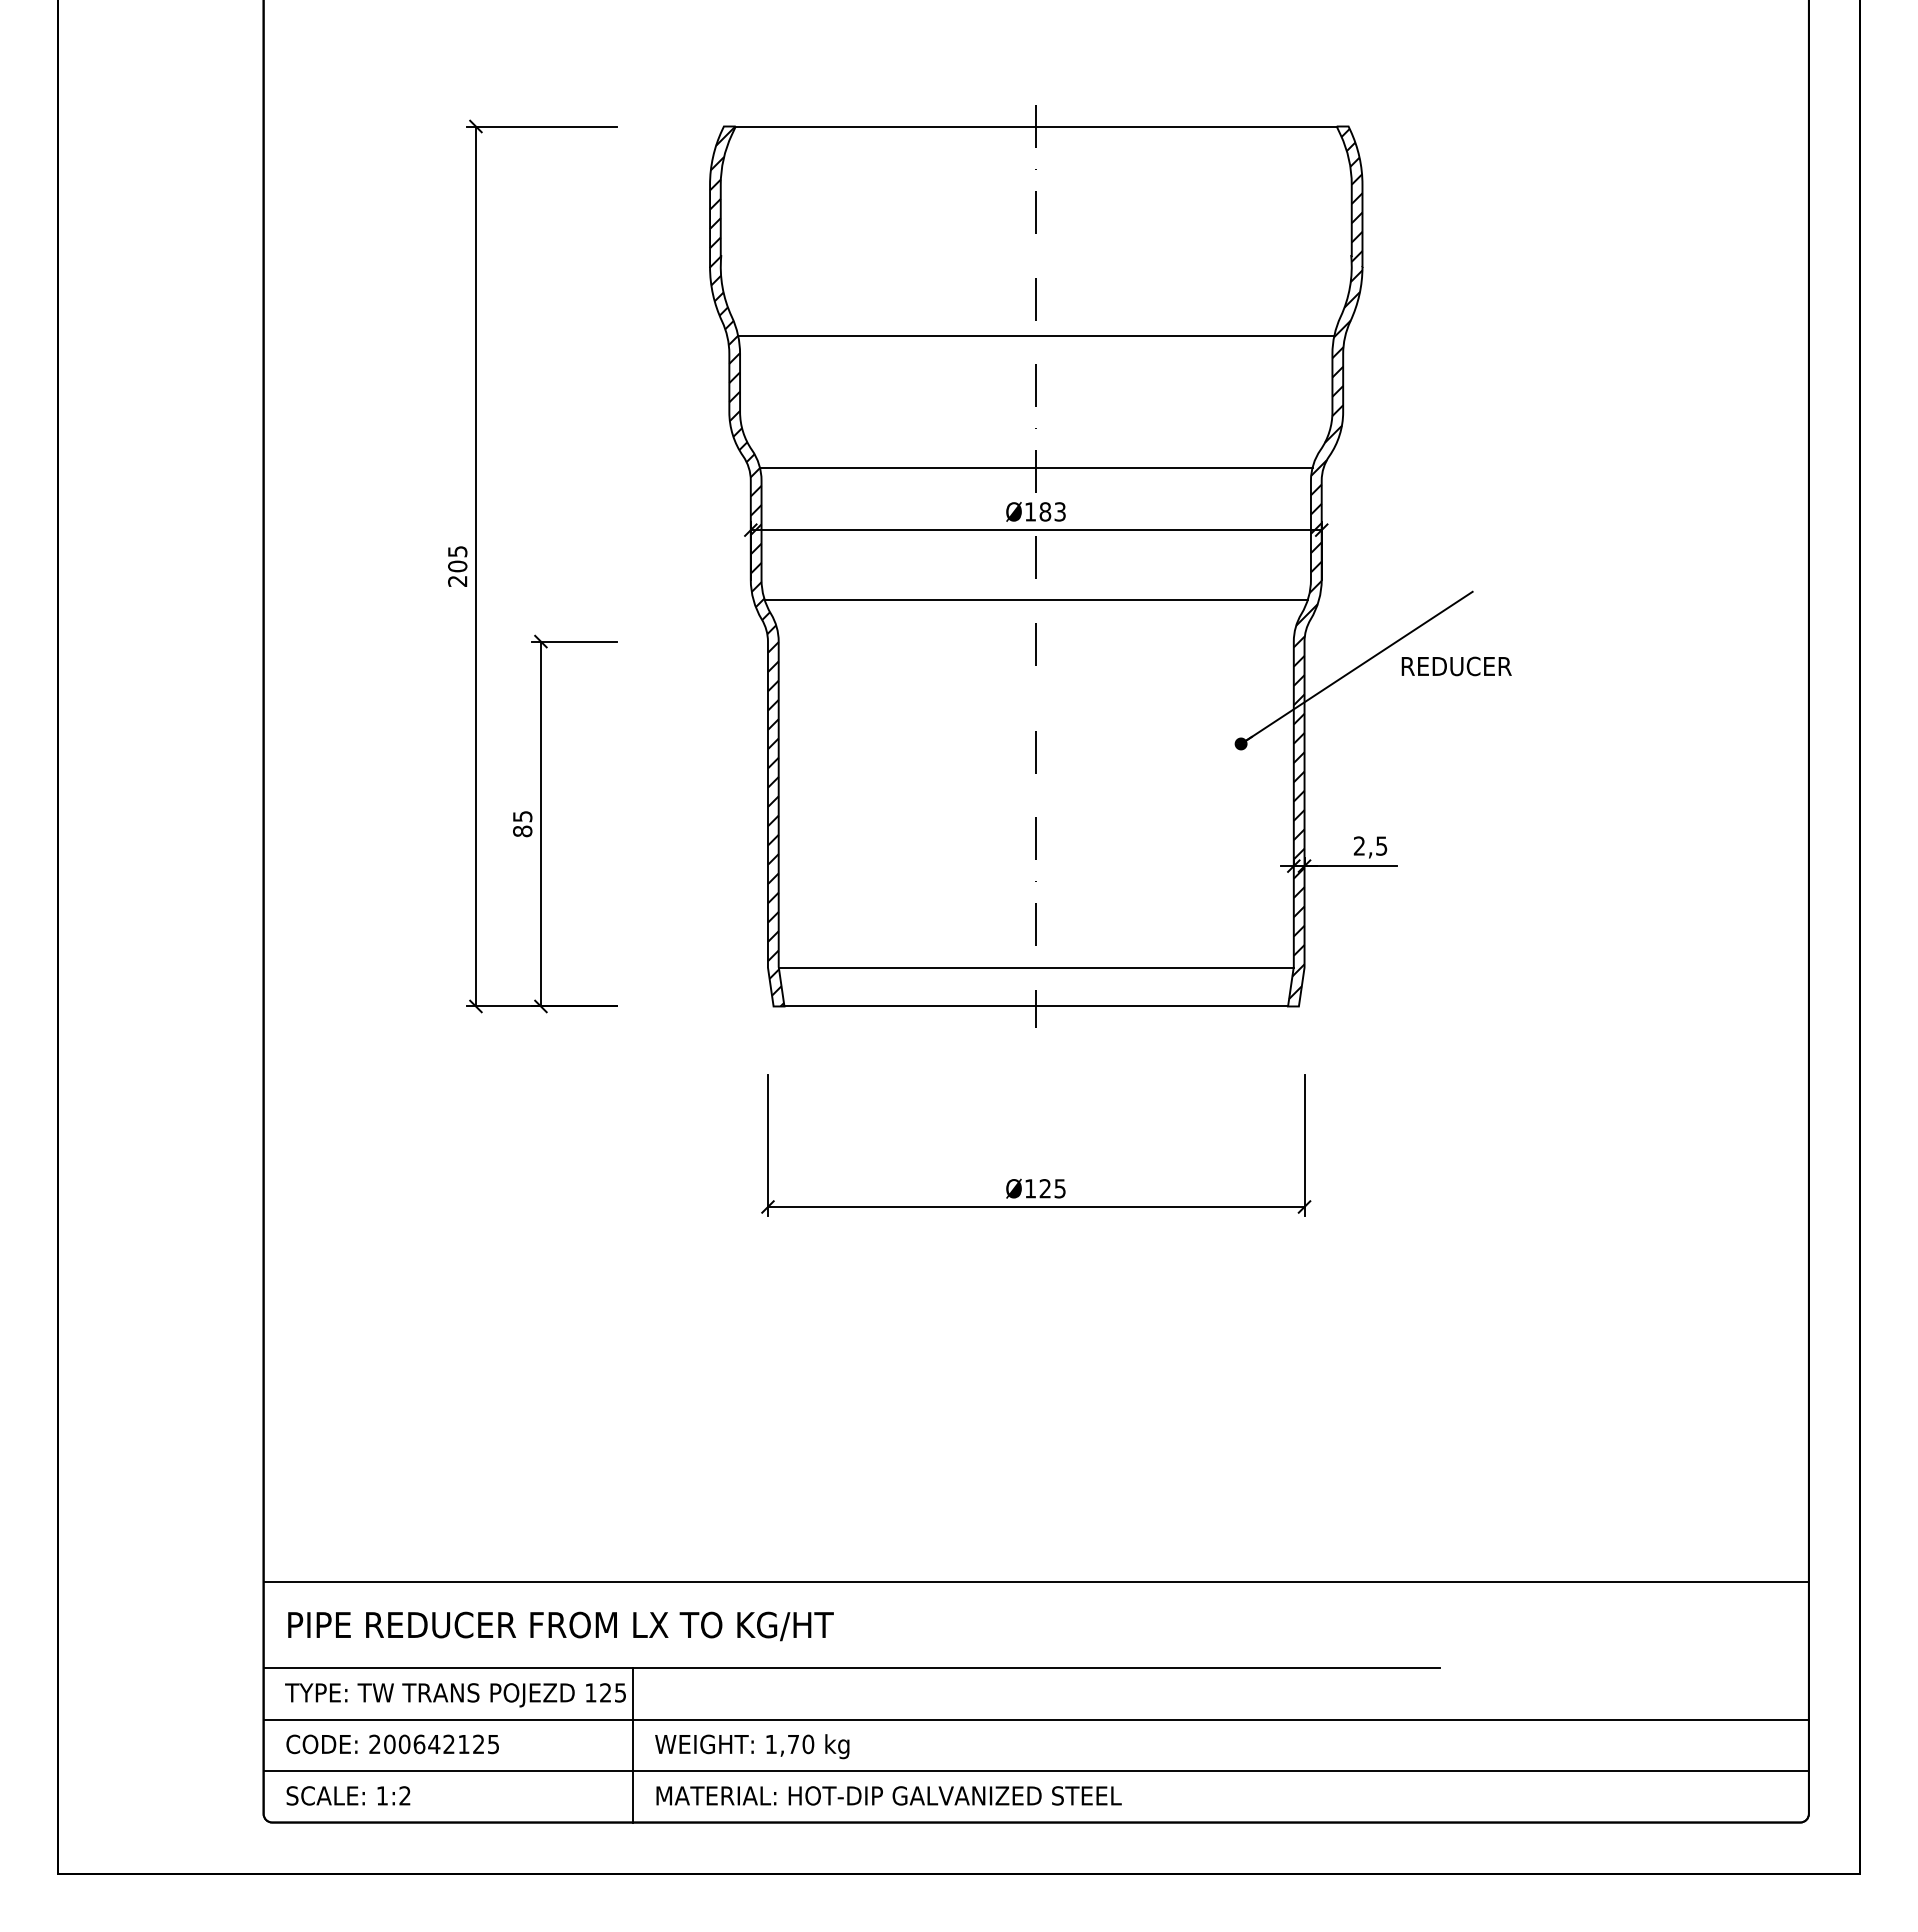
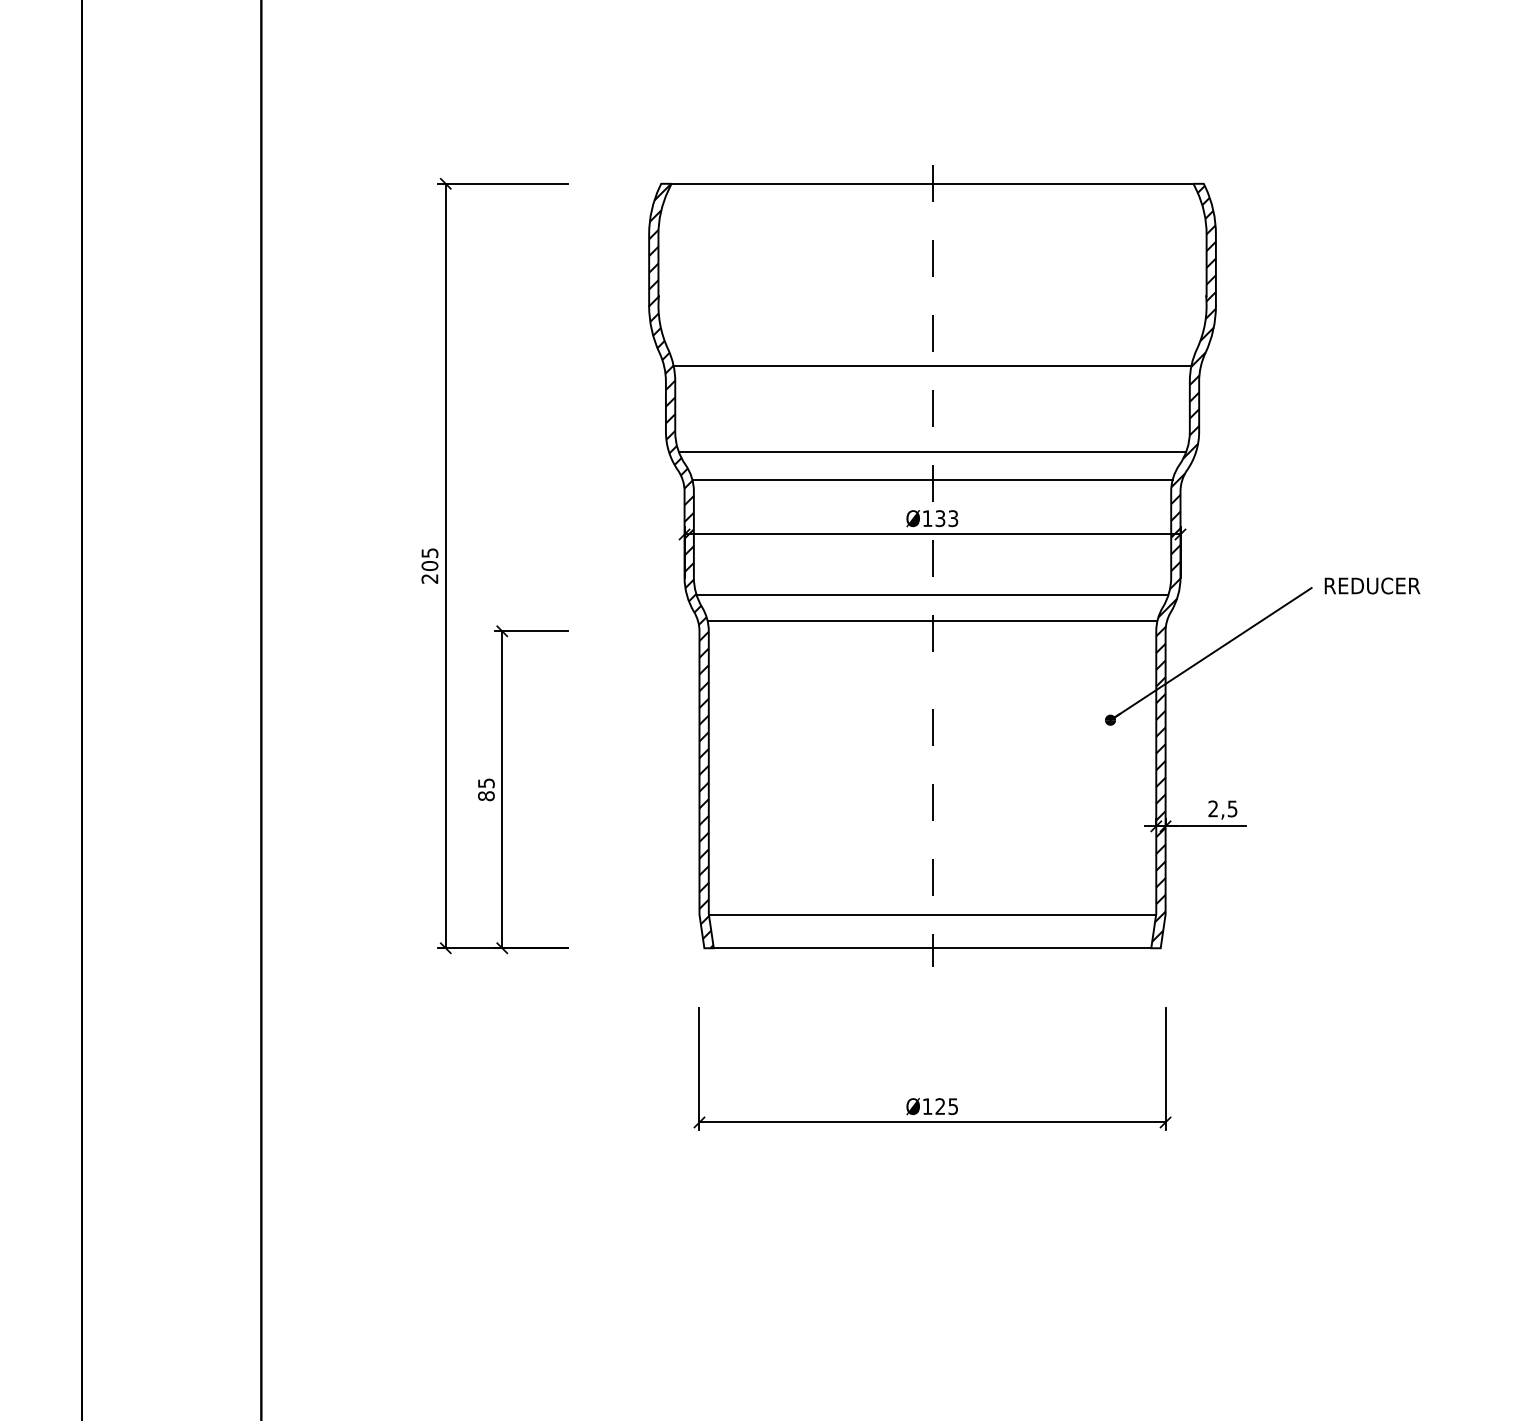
line: (1036, 435) -> (932, 452), added
text: (1045, 511) -> (940, 518), Ø183 -> Ø133
line: (1036, 630) -> (932, 621), added
text: (1456, 666) -> (1372, 586), moved

